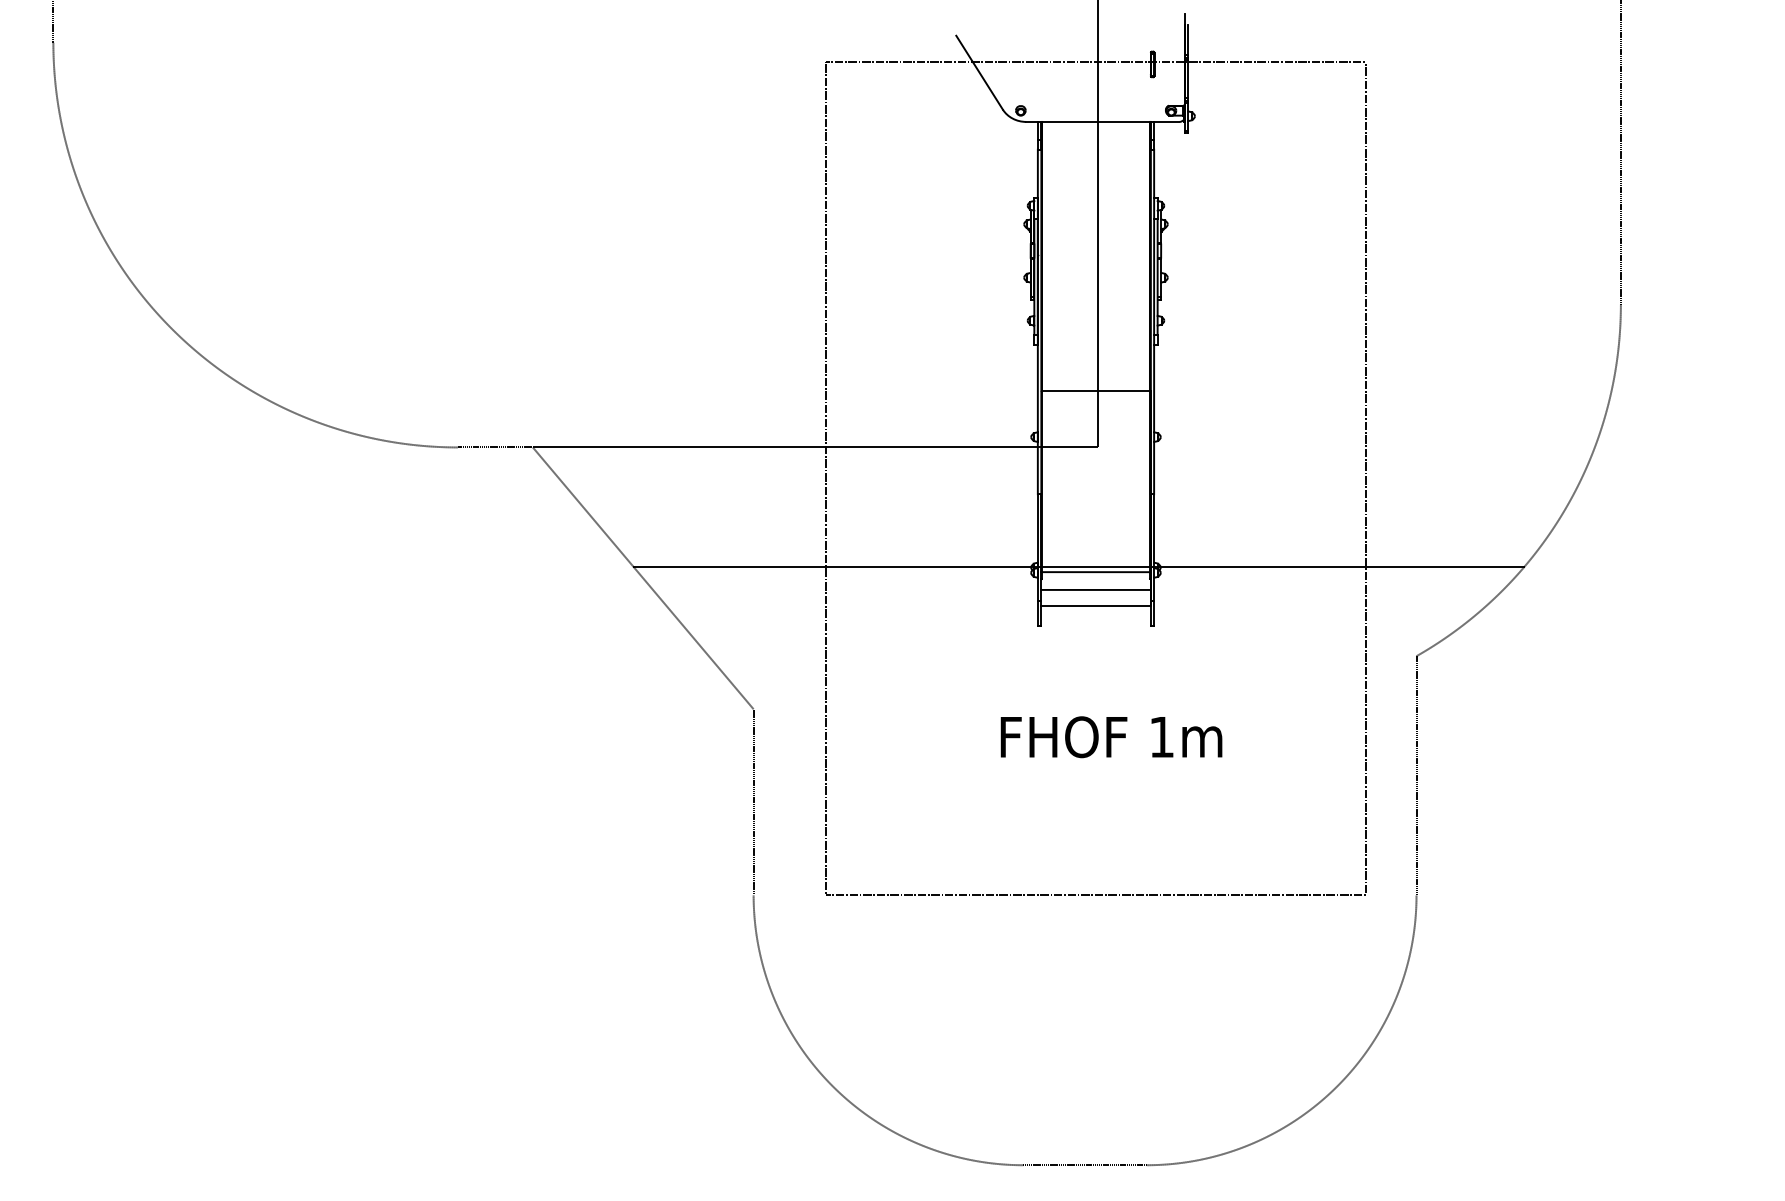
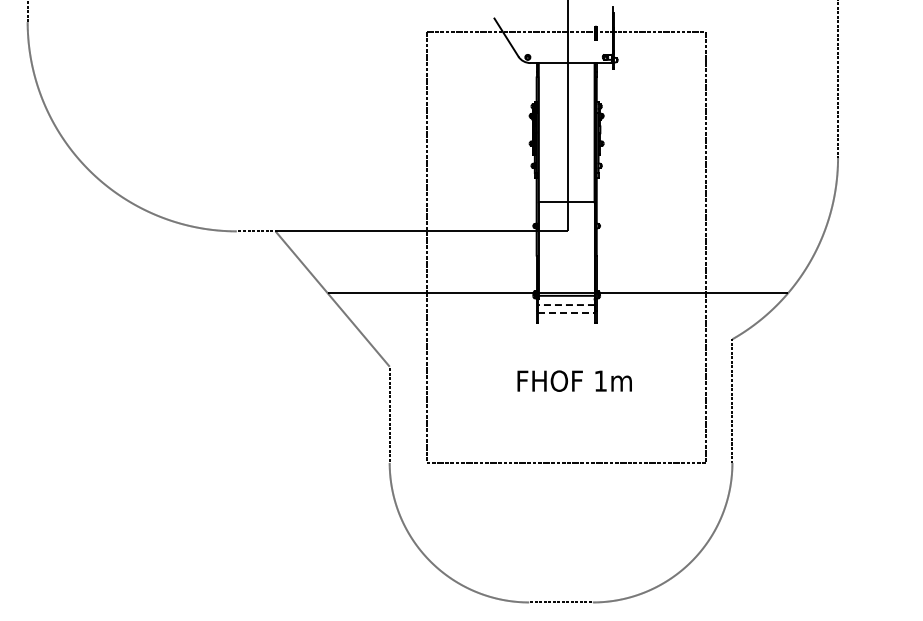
line: (1095, 590) -> (566, 305), solid -> dashed
line: (1097, 606) -> (567, 313), solid -> dashed

